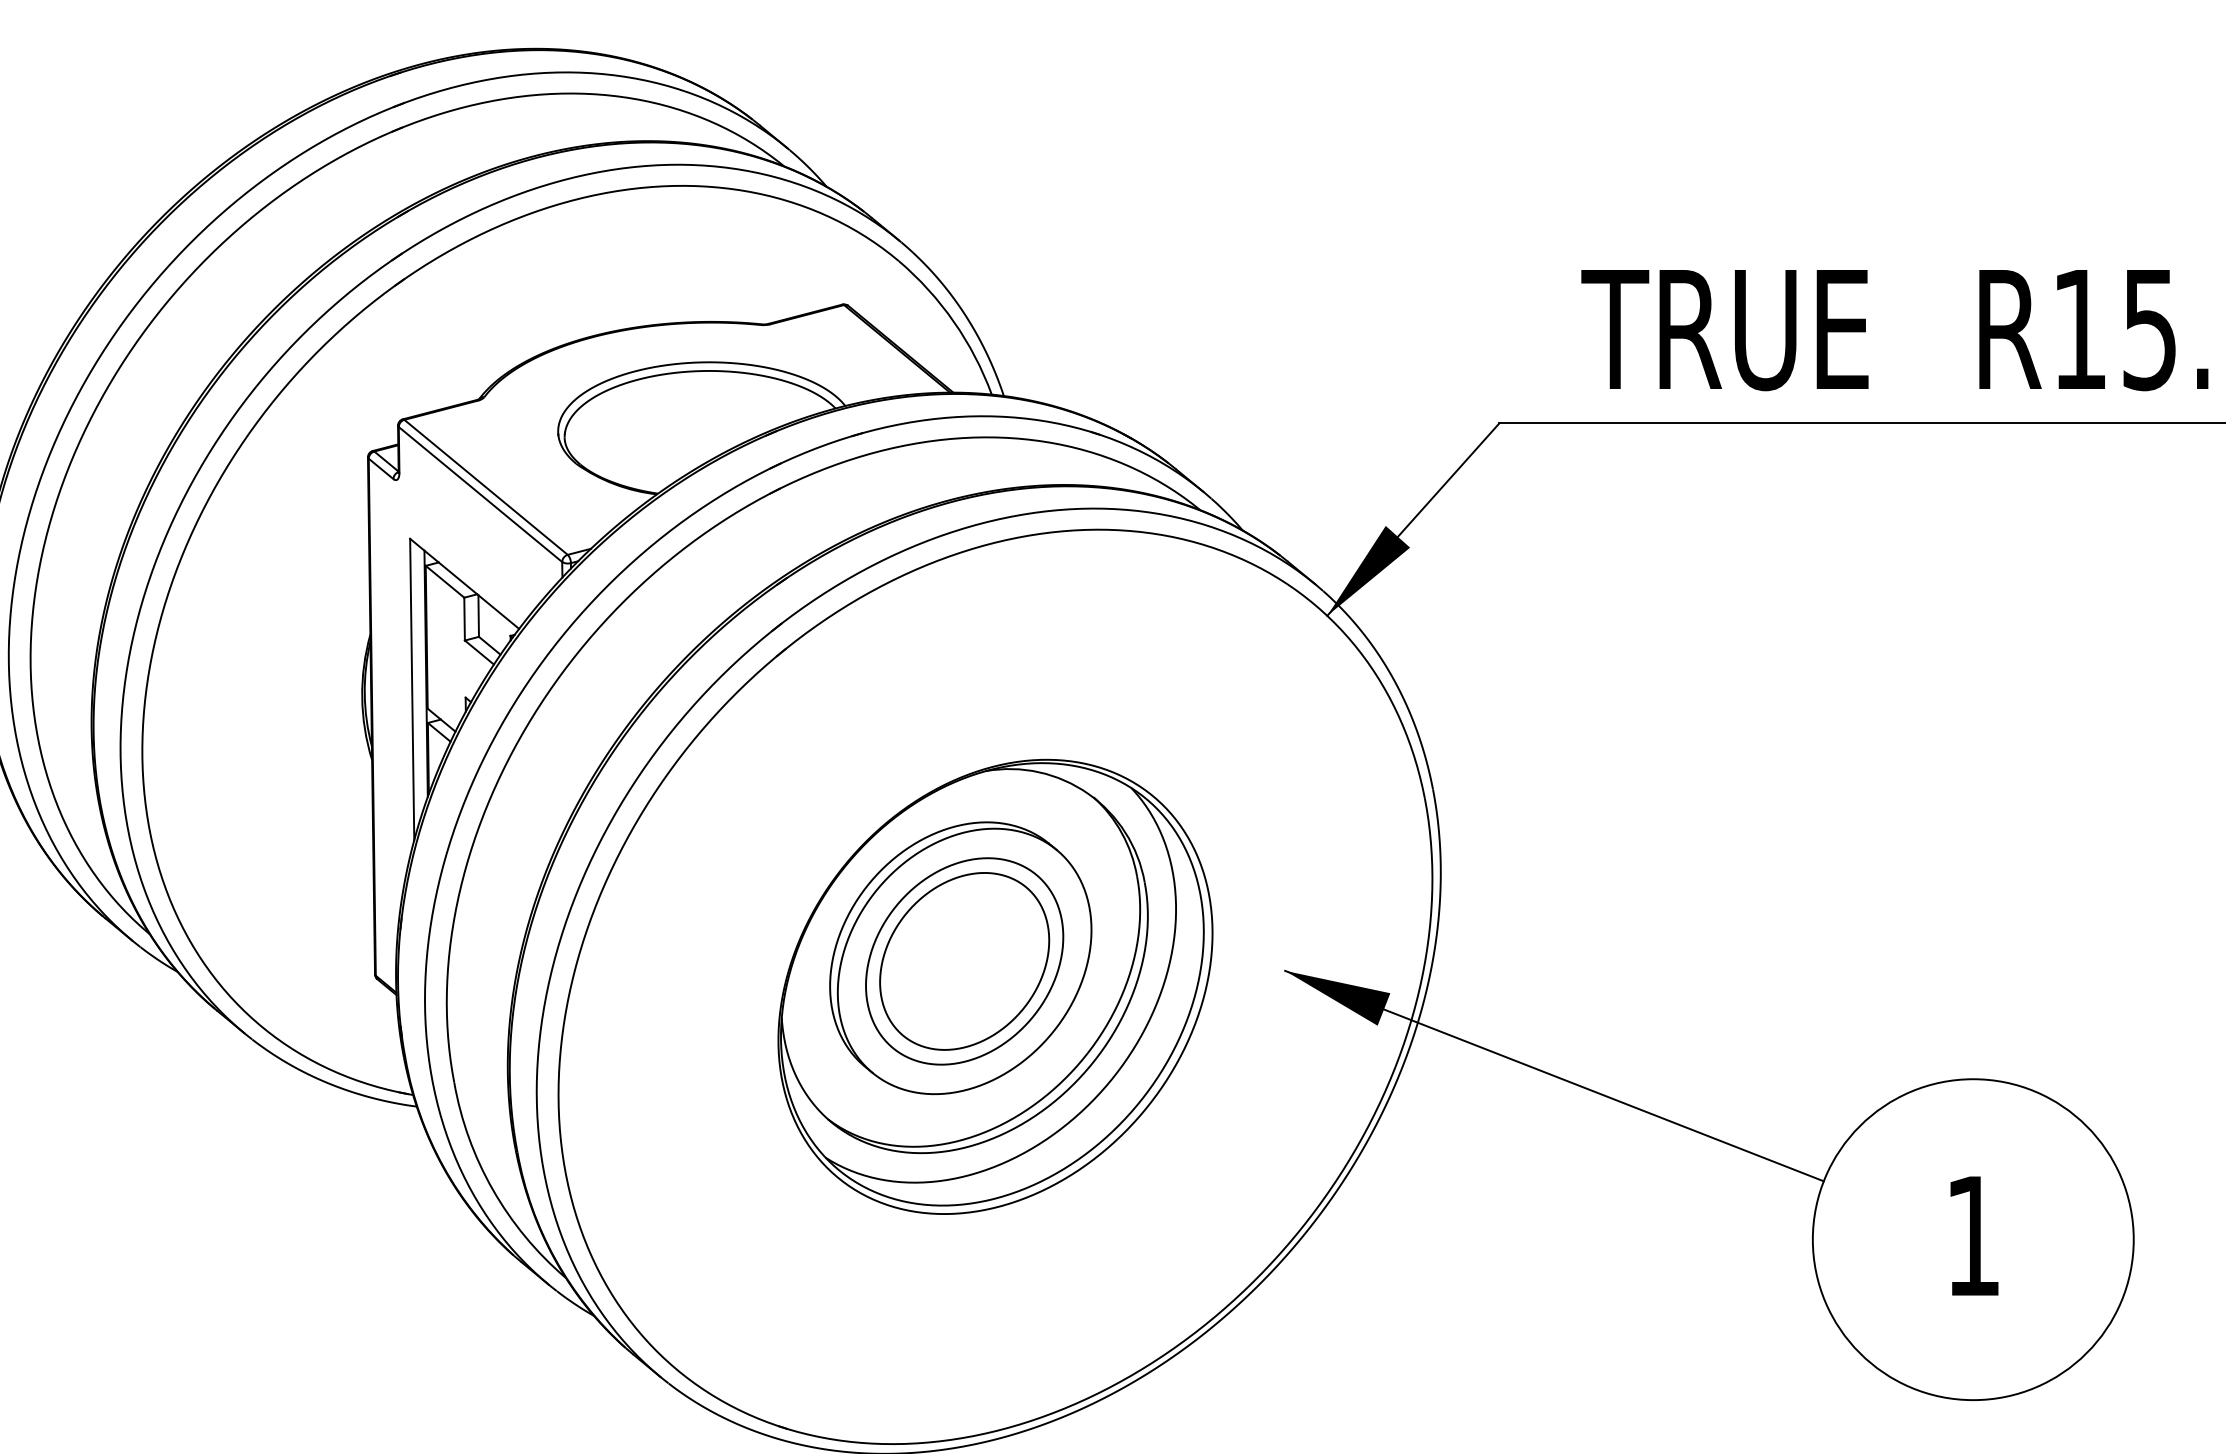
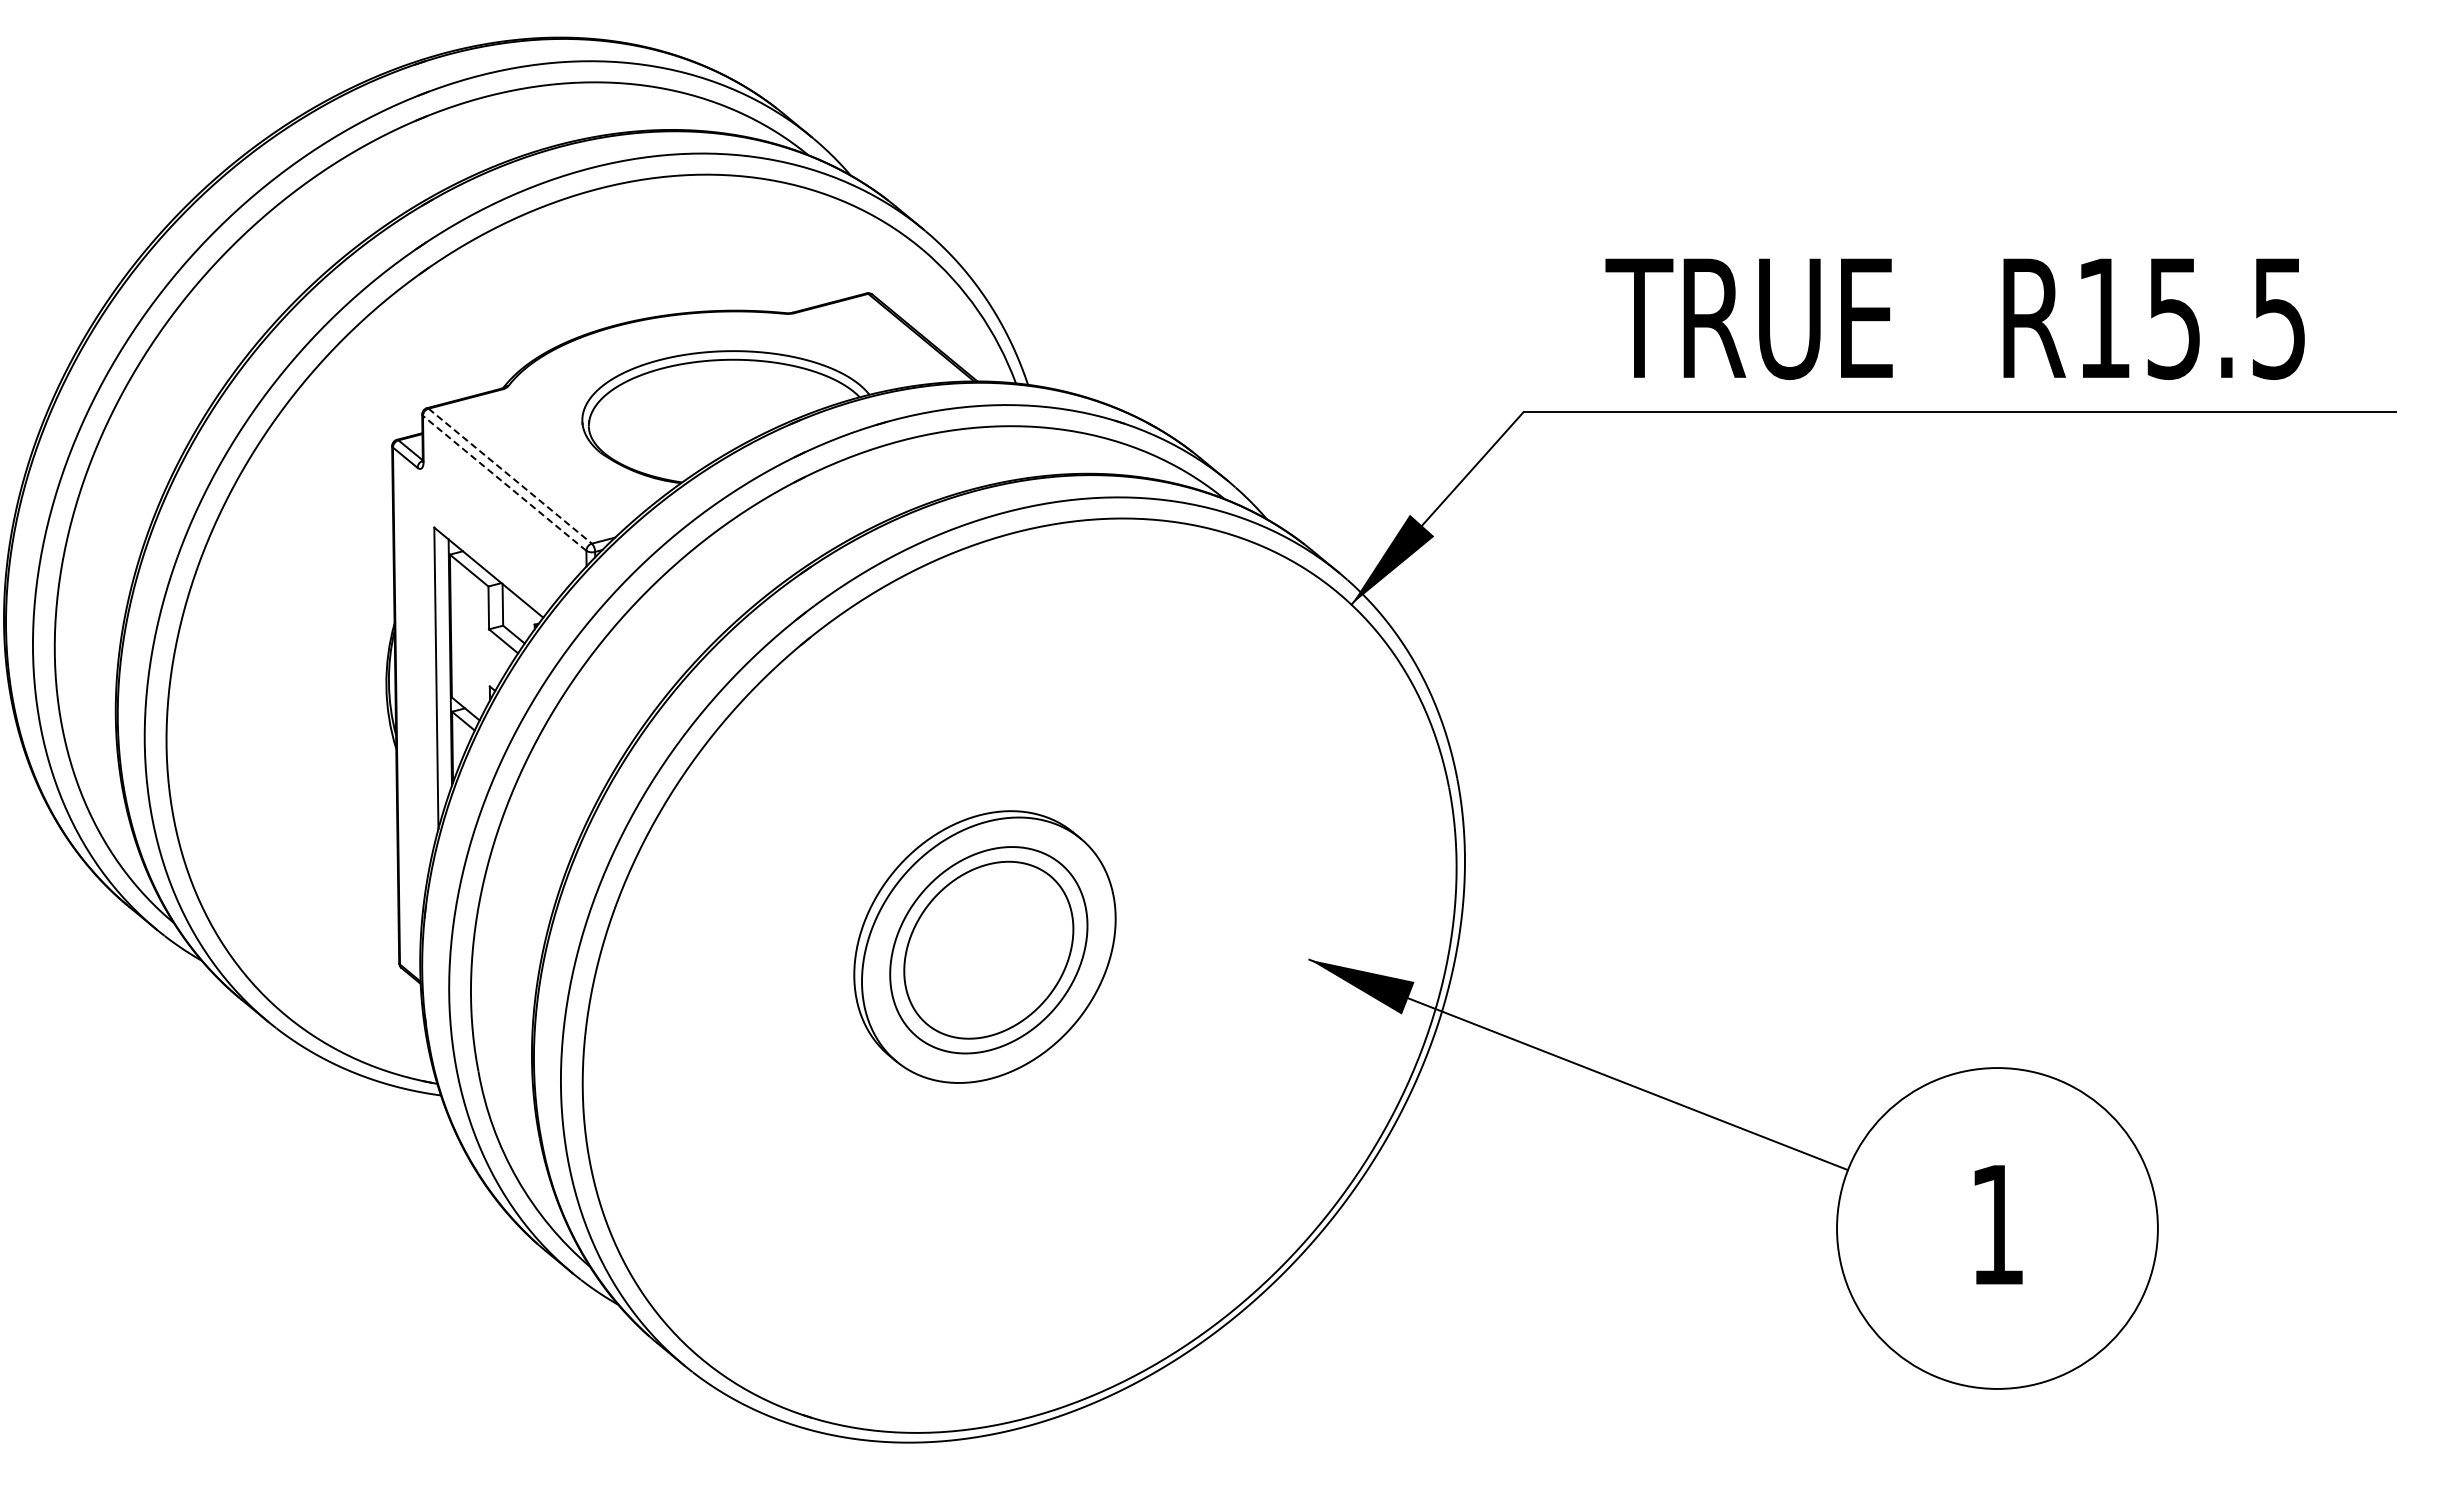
line: (486, 487) -> (510, 476), solid -> dashed
line: (480, 494) -> (504, 483), solid -> dashed
part: (995, 986) -> (1019, 975), removed

